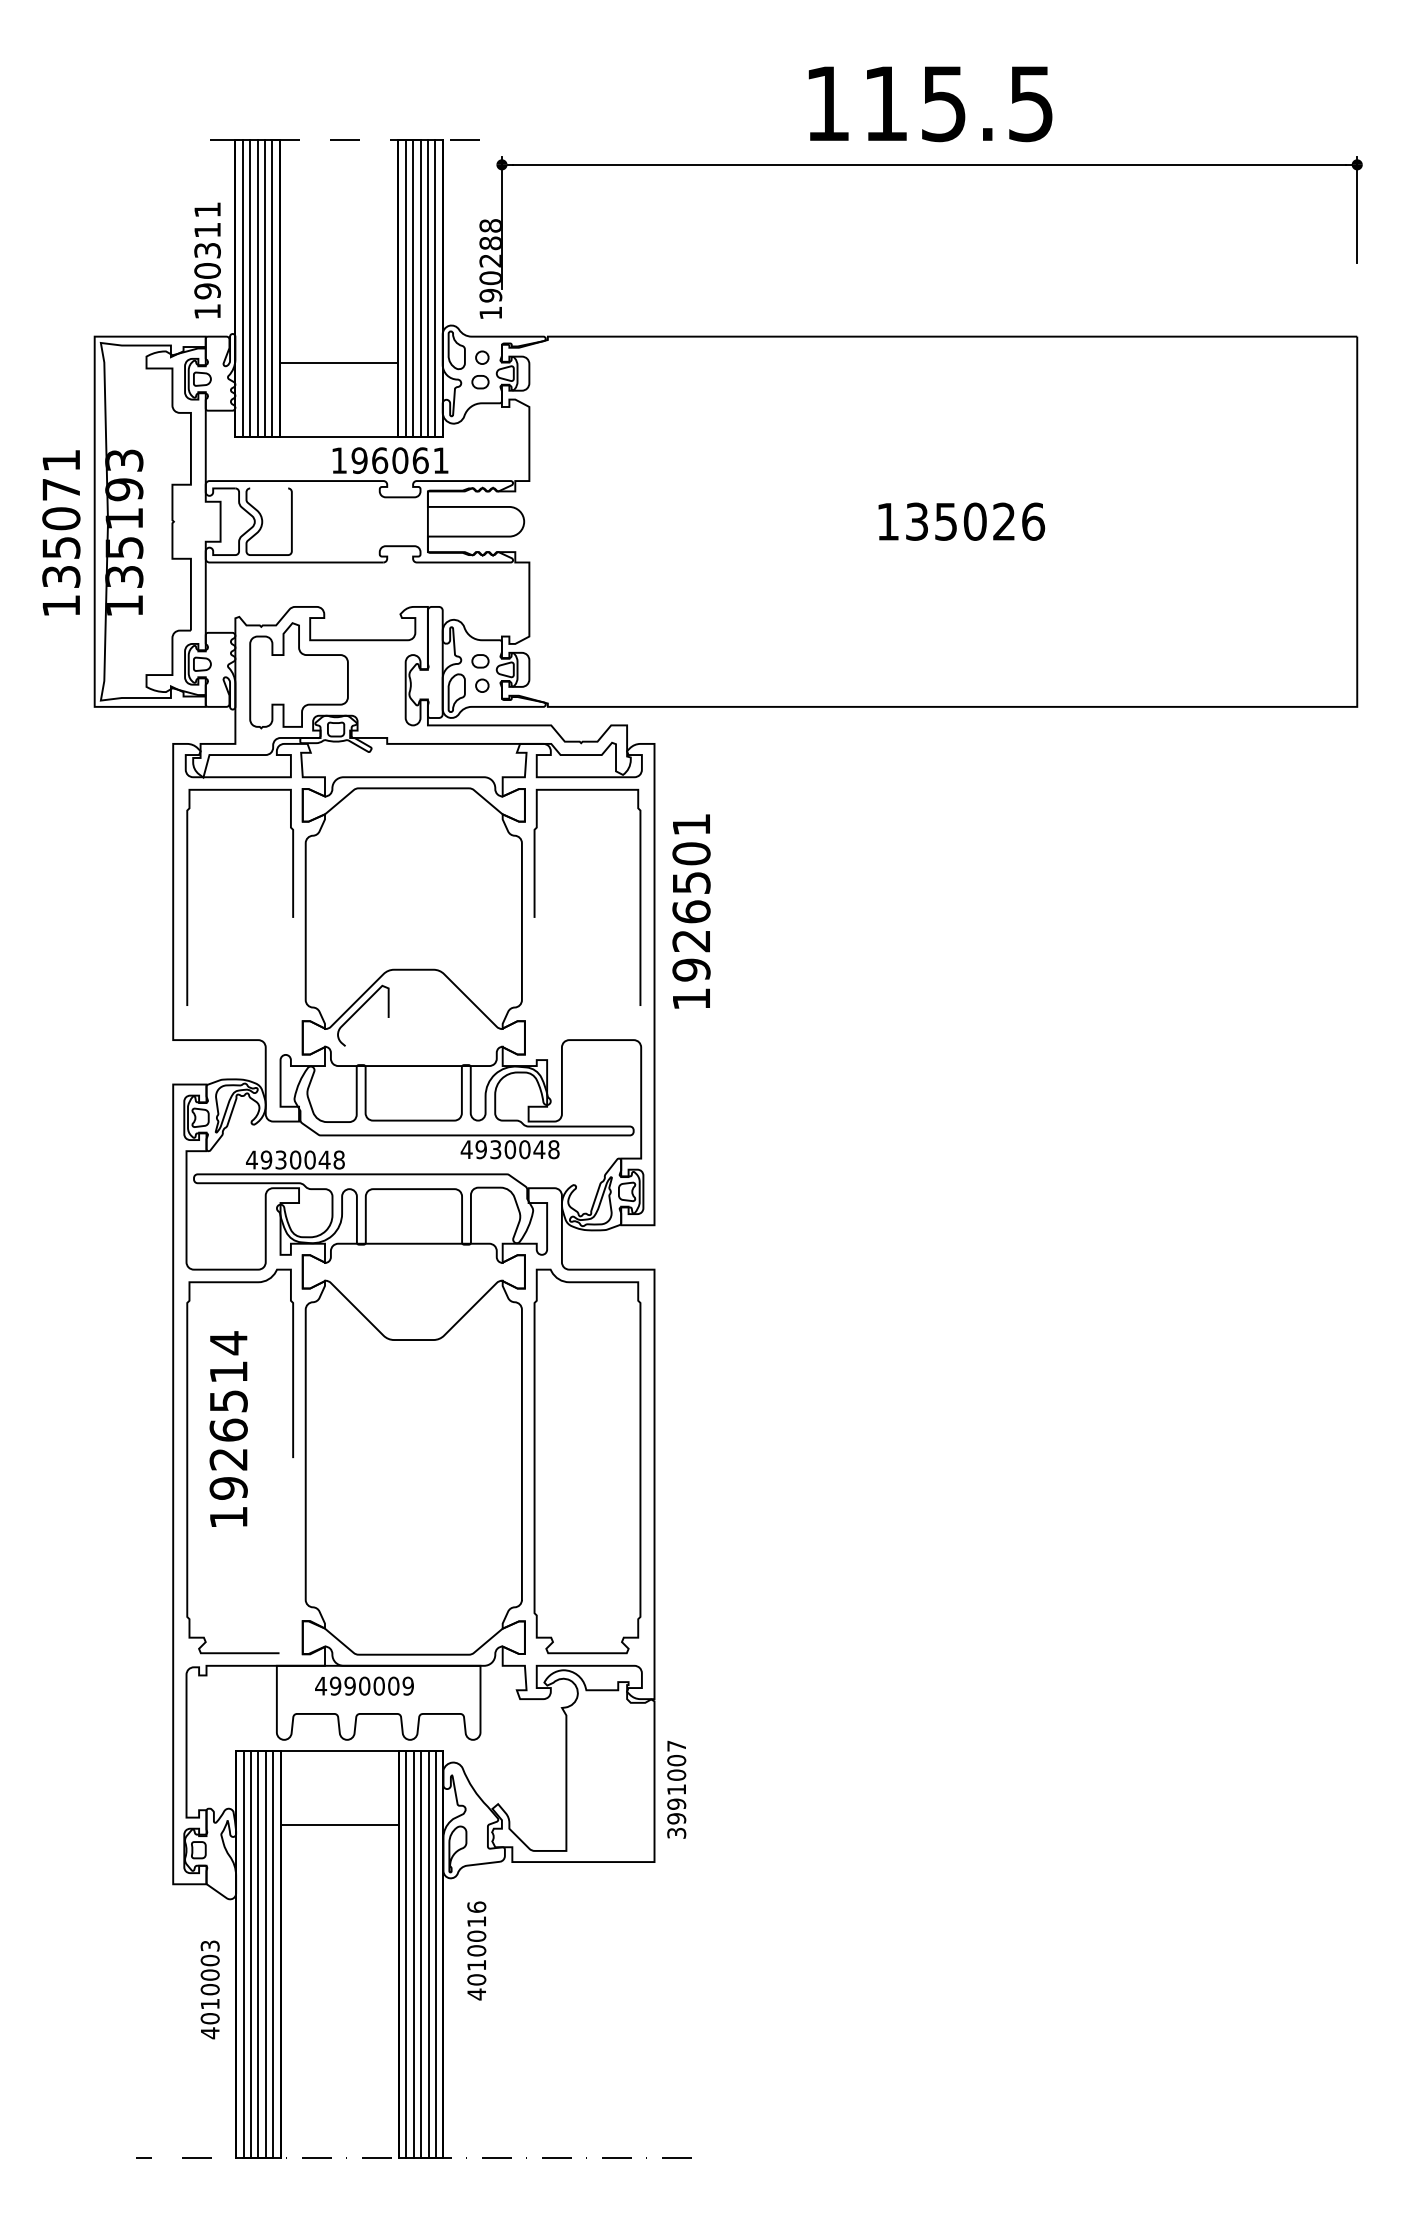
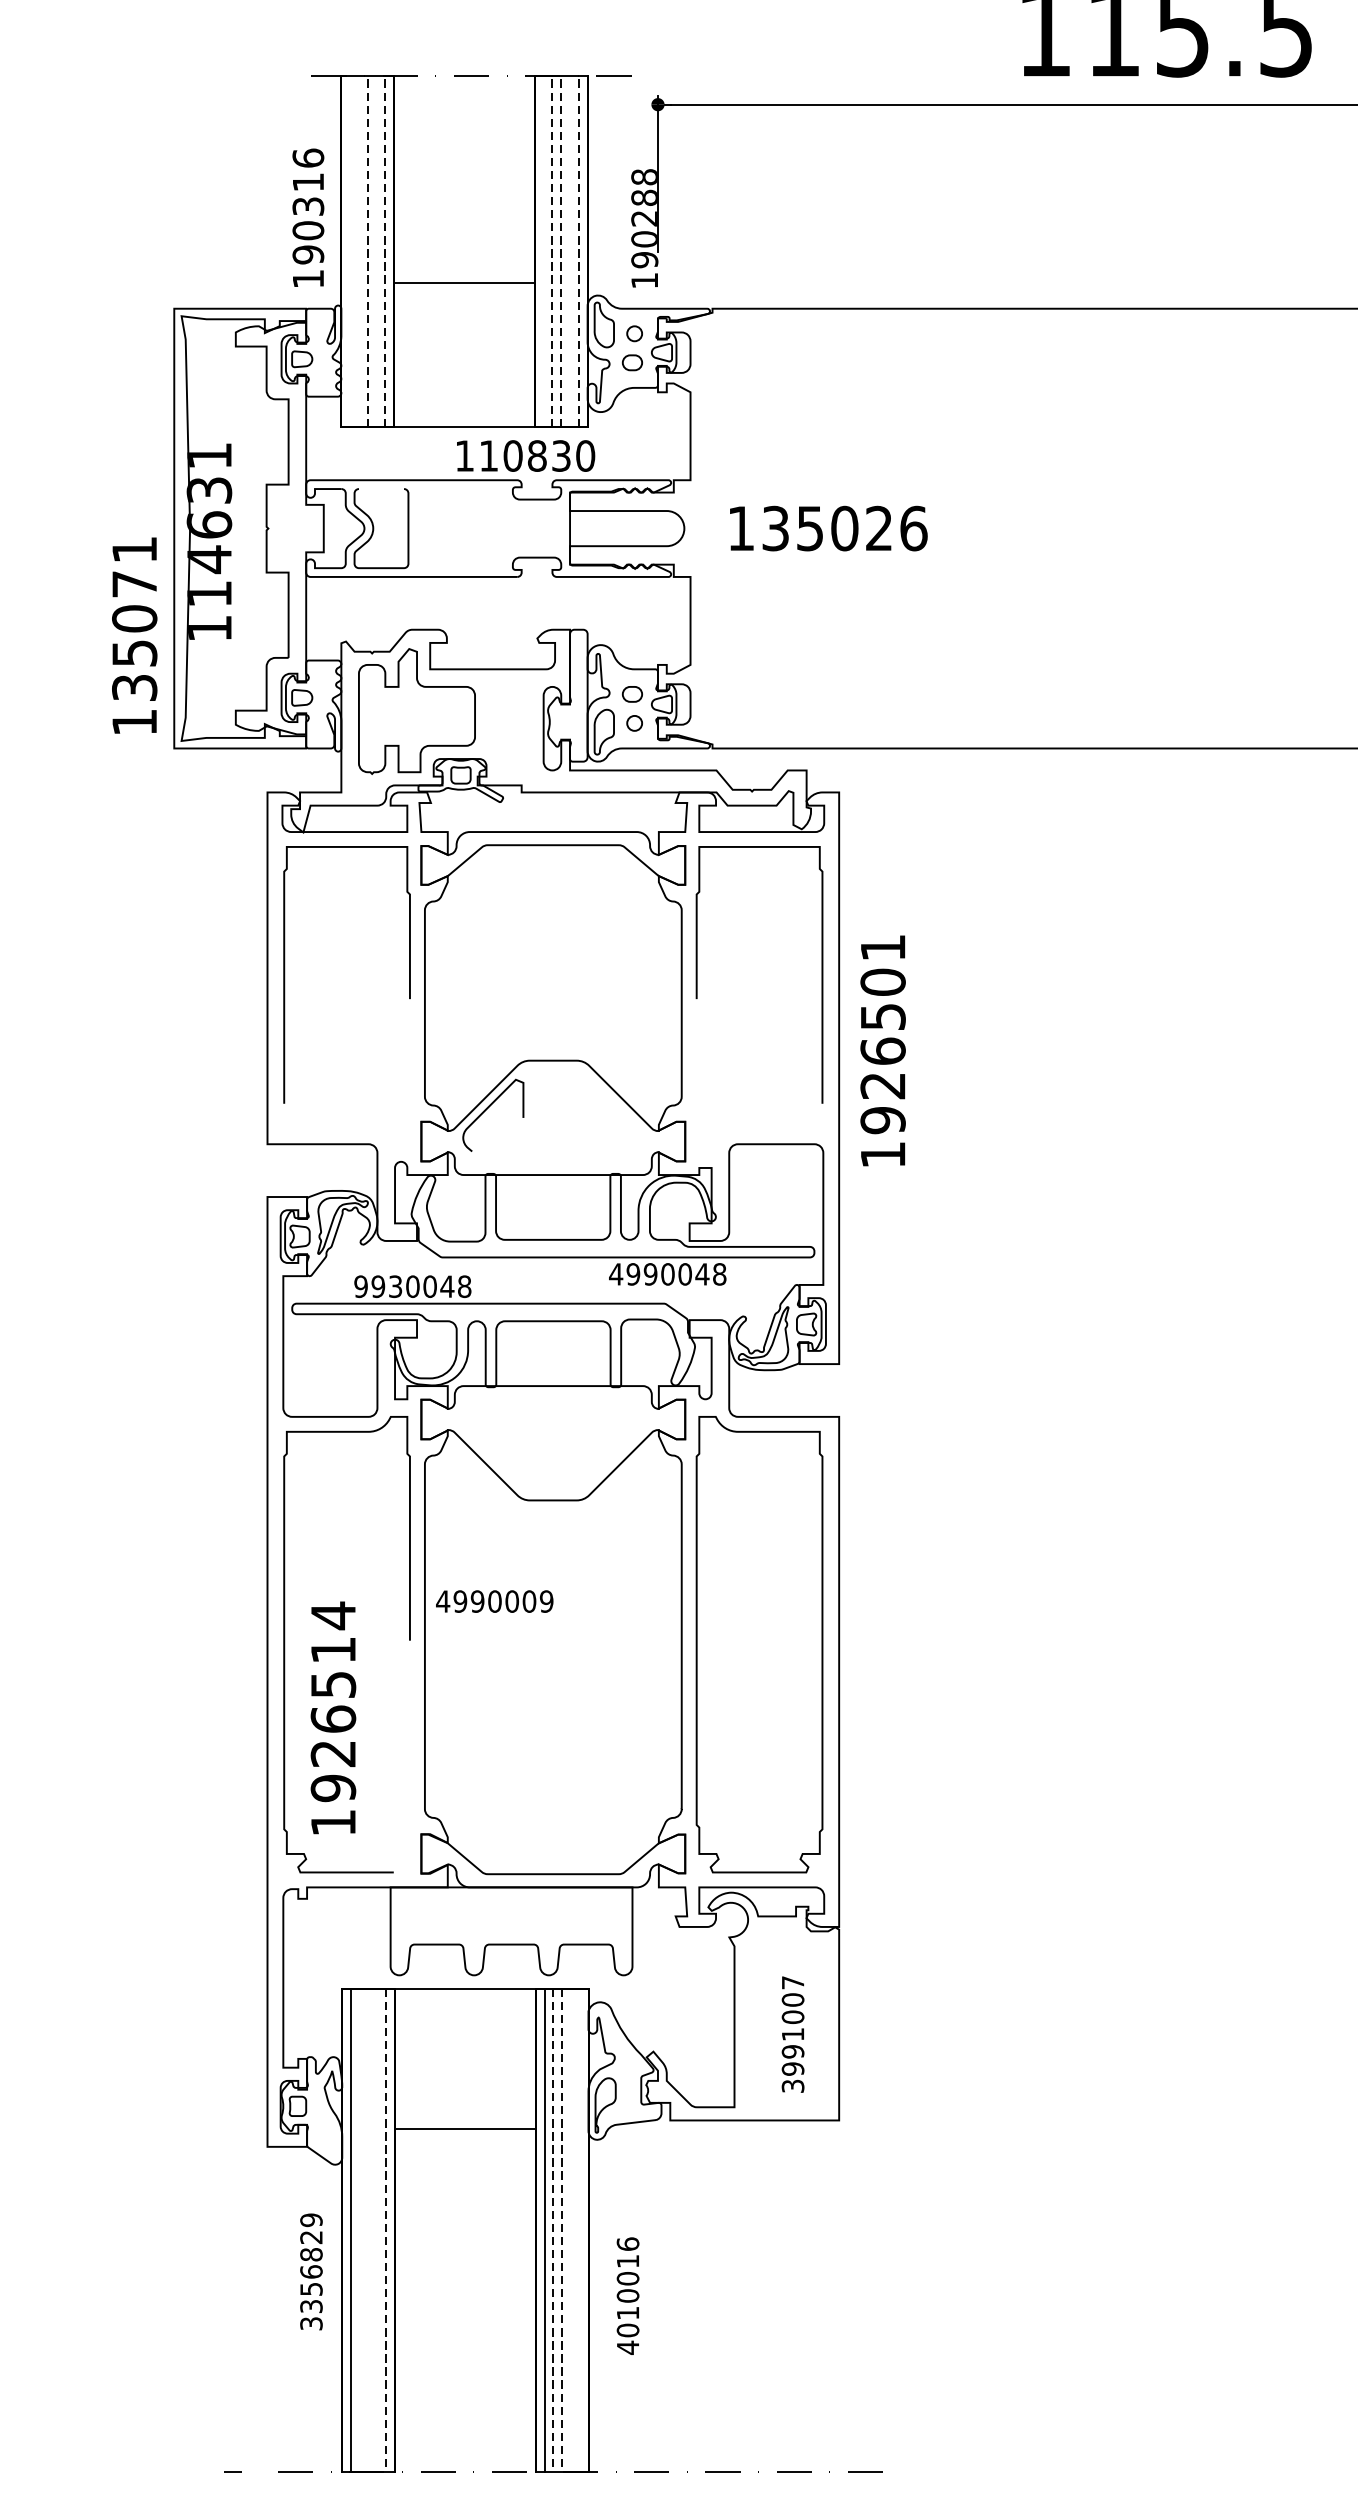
text: (207, 209) -> (308, 157), 190311 -> 190316
line: (242, 288) -> (349, 251), removed
line: (250, 288) -> (359, 251), removed
line: (257, 288) -> (367, 251), solid -> dashed
line: (265, 288) -> (377, 251), removed
line: (272, 288) -> (385, 251), solid -> dashed
line: (405, 288) -> (543, 251), removed
line: (413, 288) -> (552, 251), solid -> dashed
line: (420, 288) -> (561, 251), solid -> dashed
line: (427, 288) -> (569, 251), removed
line: (435, 288) -> (579, 251), solid -> dashed
line: (338, 362) -> (463, 282), moved
text: (400, 460) -> (537, 455), 196061 -> 110830
text: (124, 518) -> (209, 524), 135193 -> 114631
text: (961, 521) -> (828, 528), moved
text: (61, 532) -> (134, 635), moved
text: (691, 911) -> (883, 1050), moved
text: (495, 1149) -> (650, 1274), 4930048 -> 4990048
text: (251, 1159) -> (360, 1286), 4930048 -> 9930048
text: (228, 1428) -> (333, 1717), moved
text: (364, 1685) -> (494, 1600), moved
text: (676, 1789) -> (792, 2034), moved
line: (339, 1825) -> (465, 2129), moved
text: (476, 1950) -> (627, 2295), moved
line: (250, 1954) -> (359, 2230), removed
line: (258, 1954) -> (368, 2230), removed
line: (265, 1954) -> (377, 2230), removed
line: (273, 1954) -> (386, 2230), solid -> dashed
line: (413, 1954) -> (552, 2230), solid -> dashed
line: (421, 1954) -> (562, 2230), solid -> dashed
line: (428, 1954) -> (570, 2230), removed
line: (436, 1954) -> (580, 2230), removed
text: (209, 1989) -> (310, 2271), 4010003 -> 3356829

